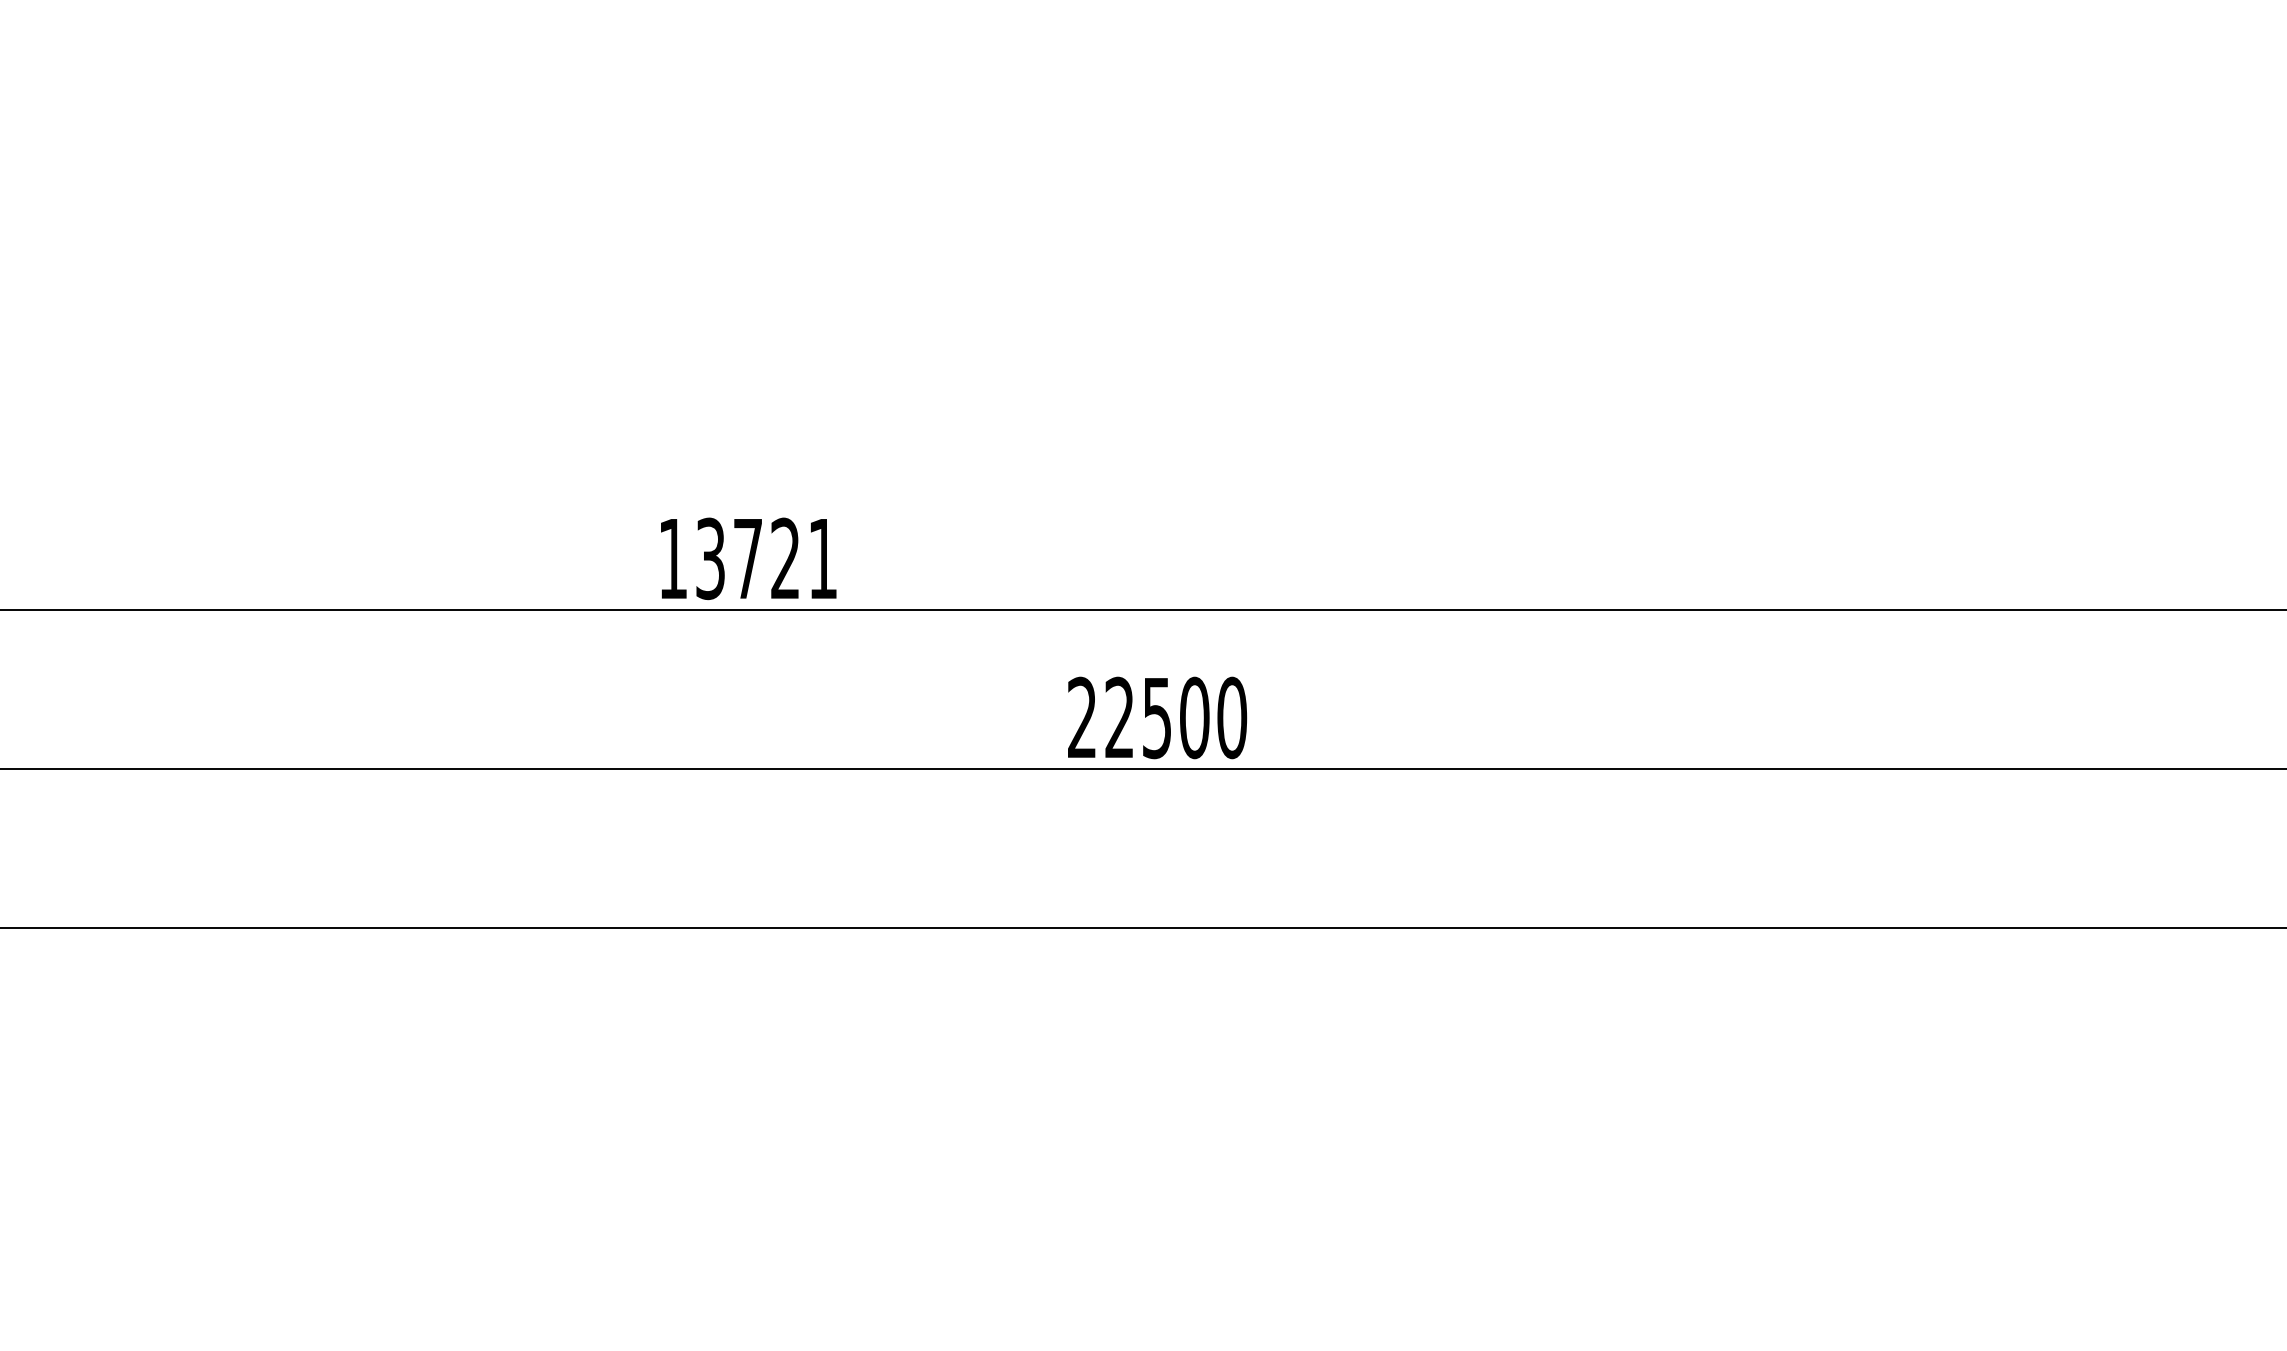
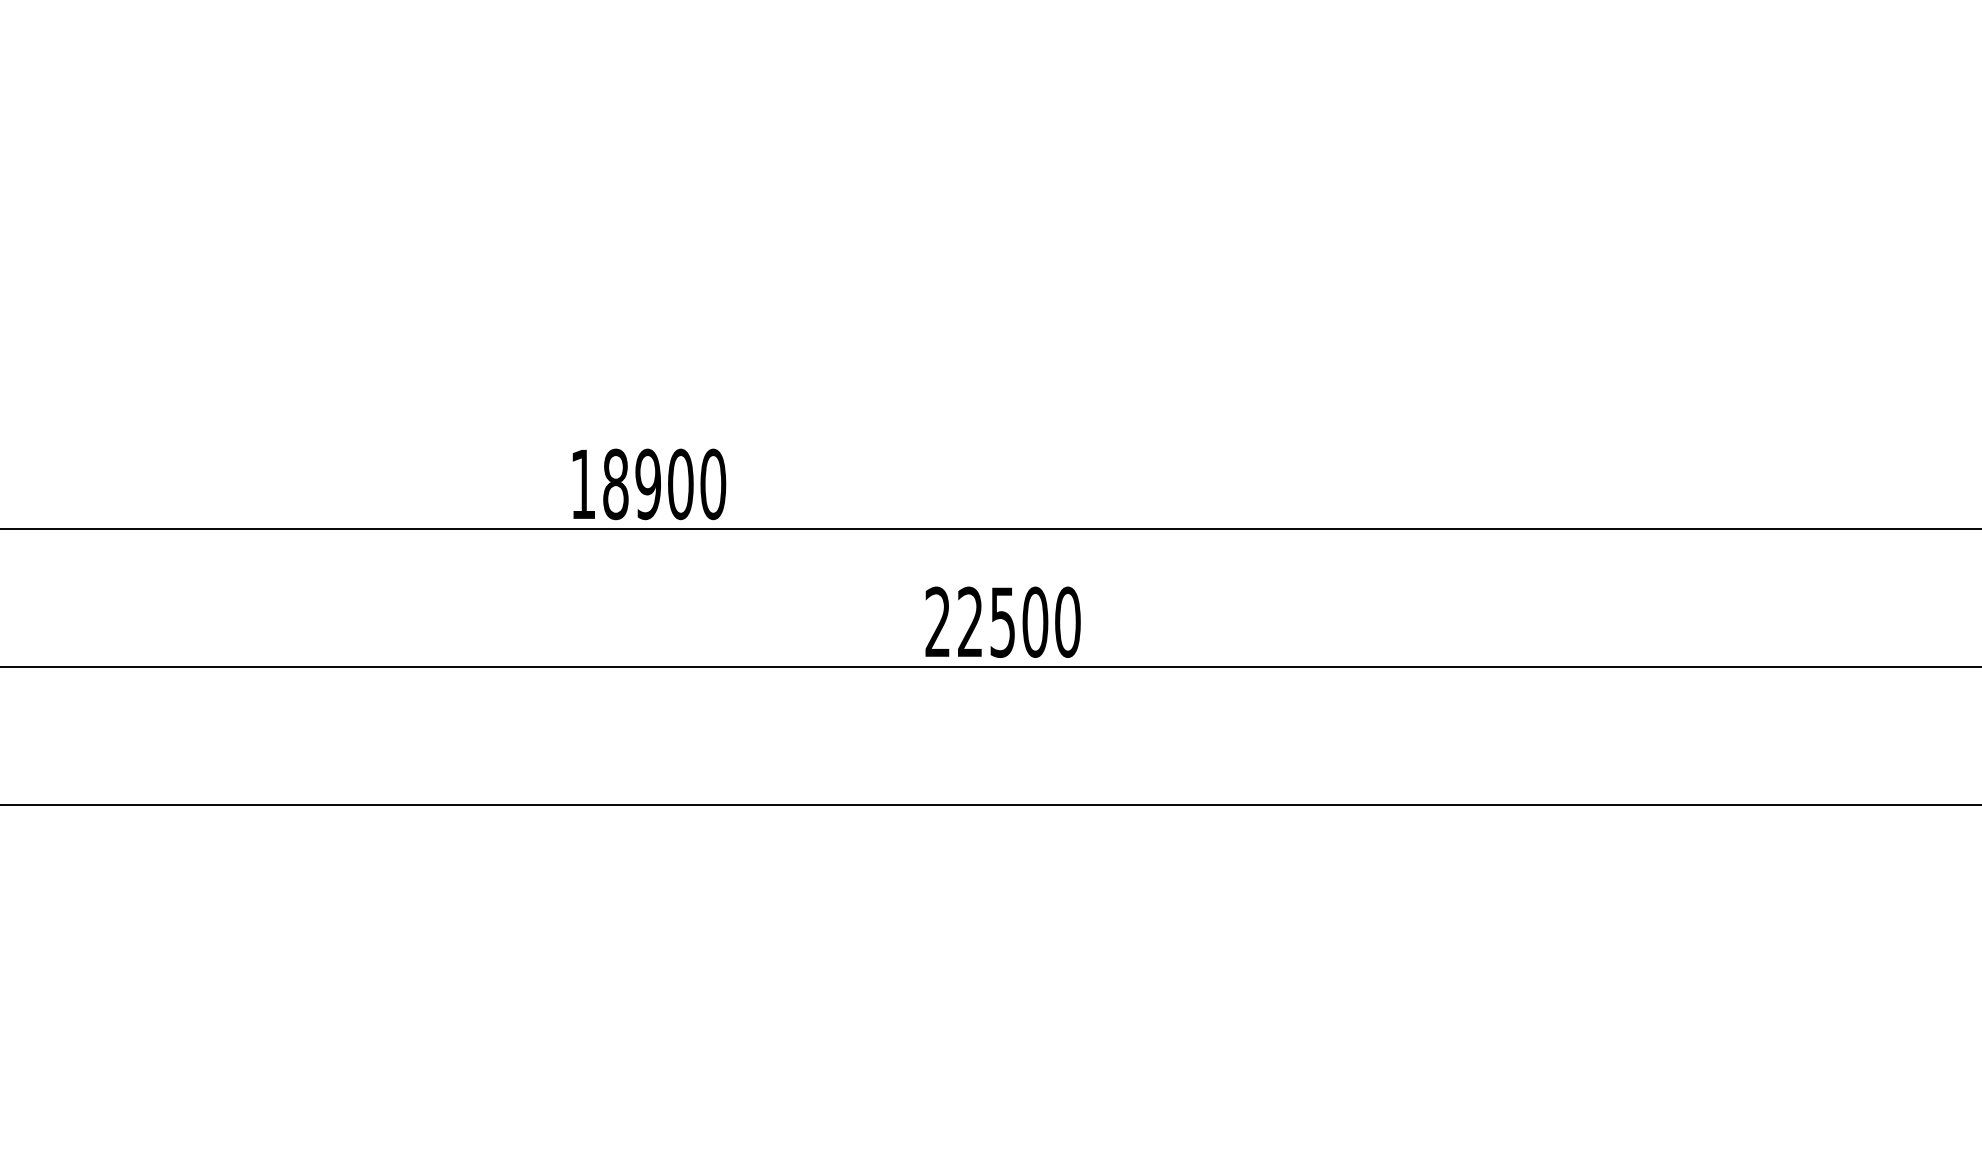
text: (766, 558) -> (664, 484), 13721 -> 18900

